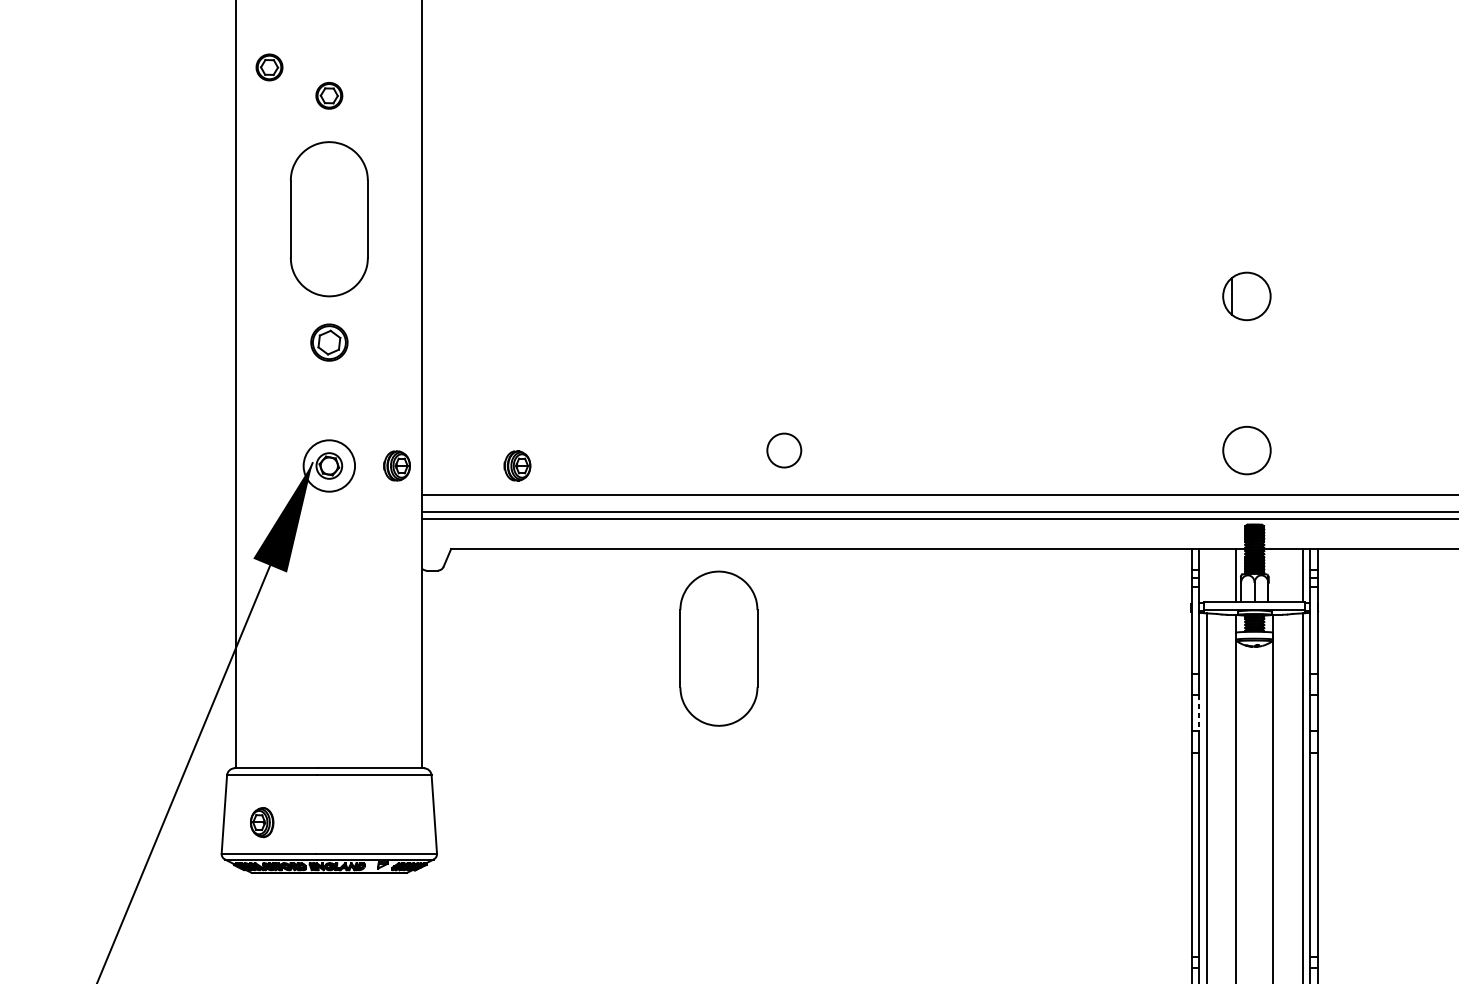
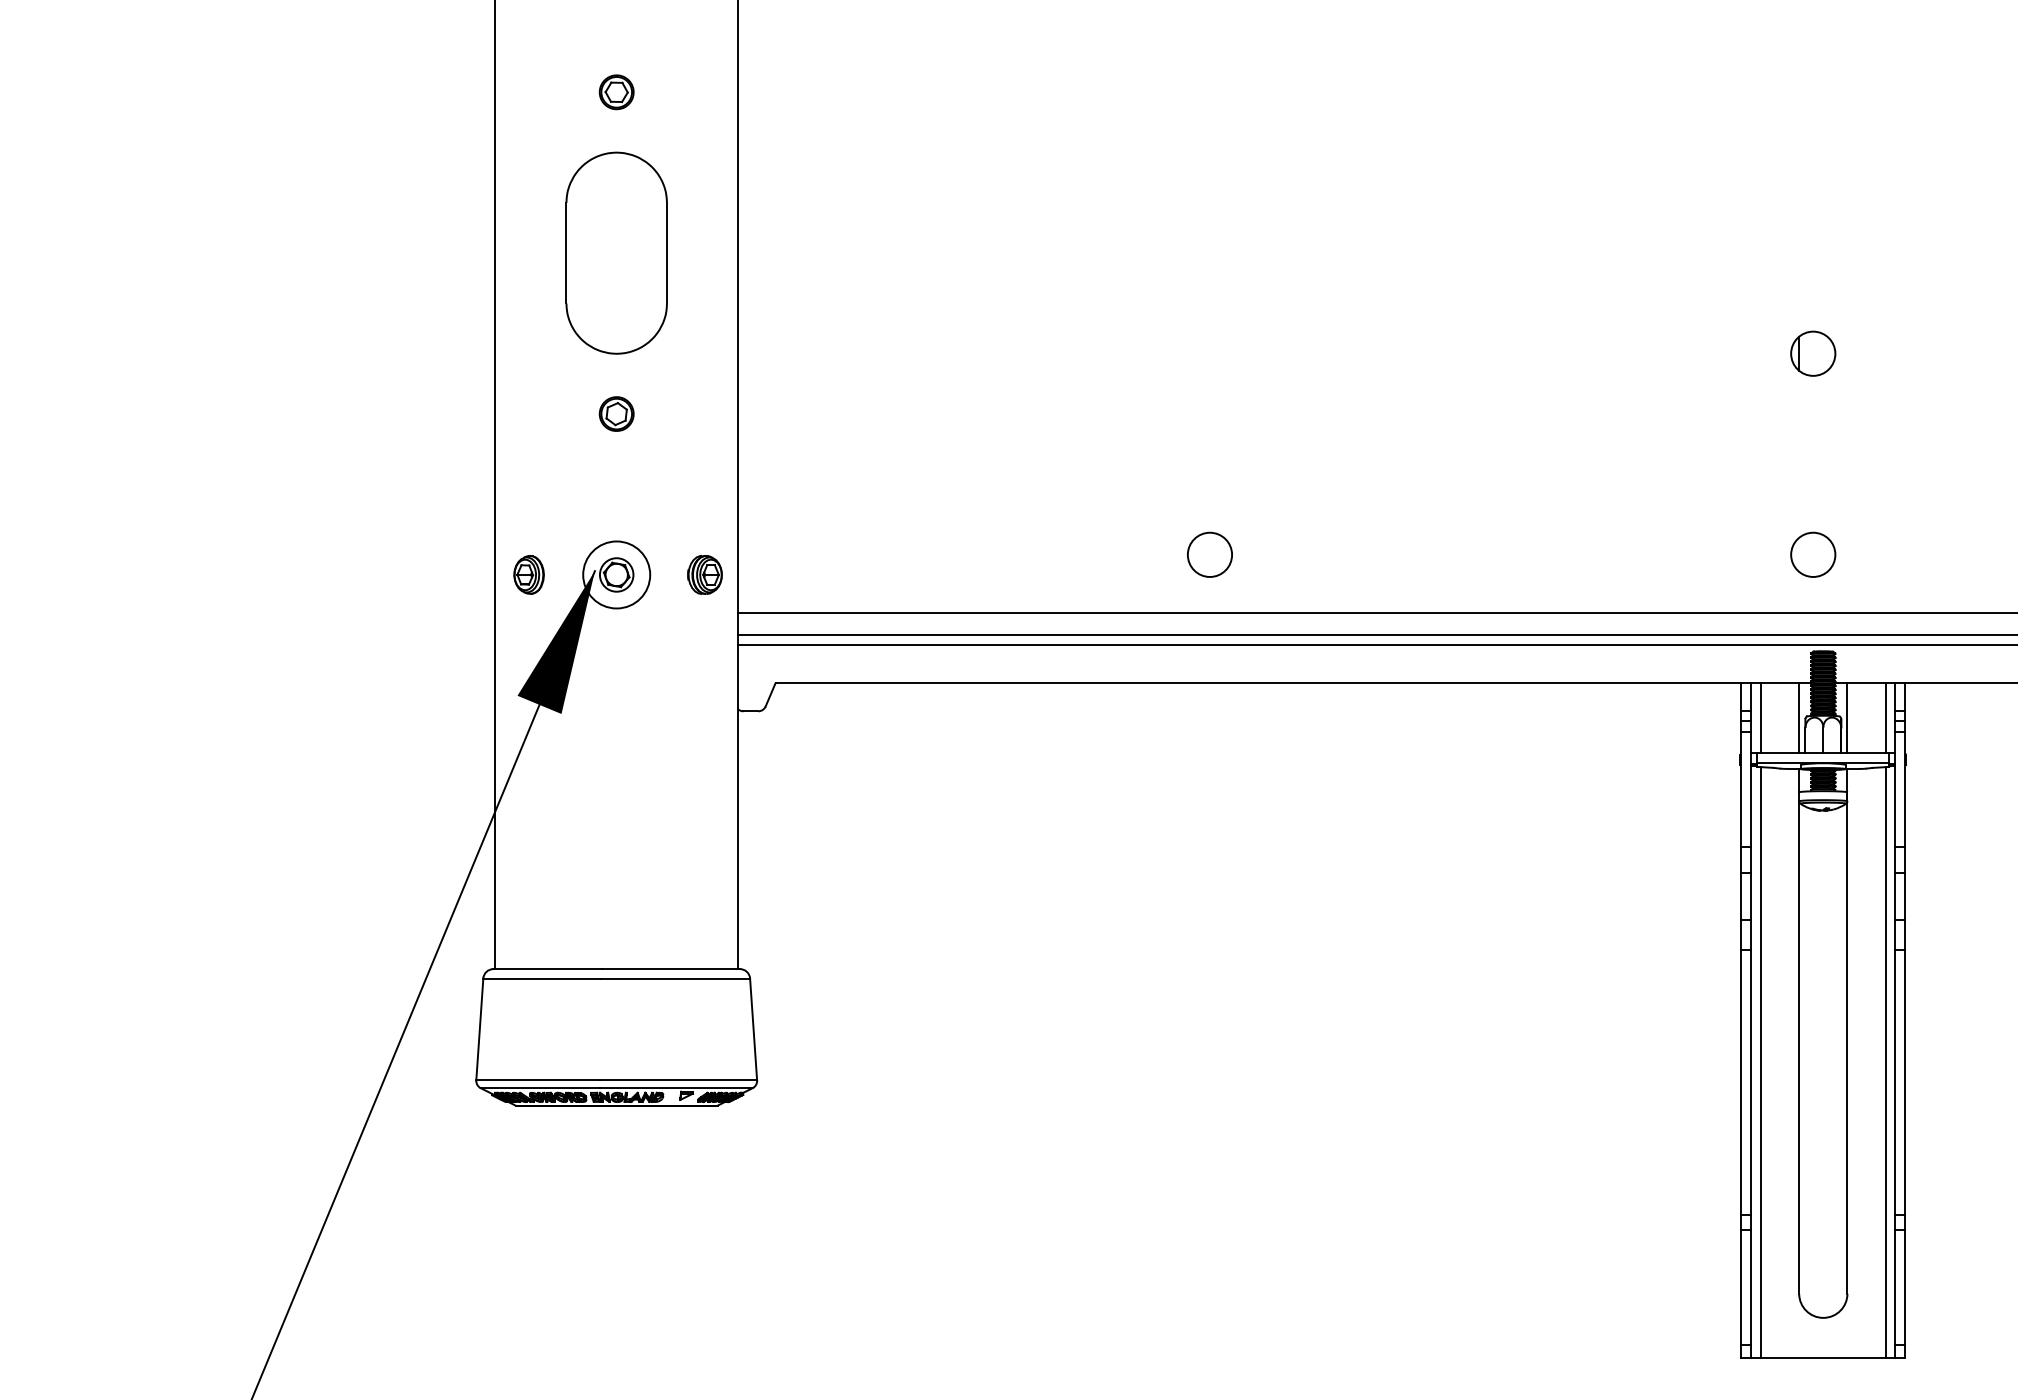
part: (269, 67) -> (538, 55), removed
part: (1247, 296) -> (1813, 353), size x0.71
part: (329, 342) -> (616, 413), size x0.71
circle: (1247, 450) -> (1813, 554), size x0.71
part: (517, 465) -> (861, 574), removed
line: (1206, 575) -> (1760, 717), added
line: (1273, 575) -> (1847, 717), added
part: (718, 648) -> (1124, 812), removed
line: (1199, 713) -> (1751, 897), dashed -> solid
part: (261, 822) -> (528, 574), moved

